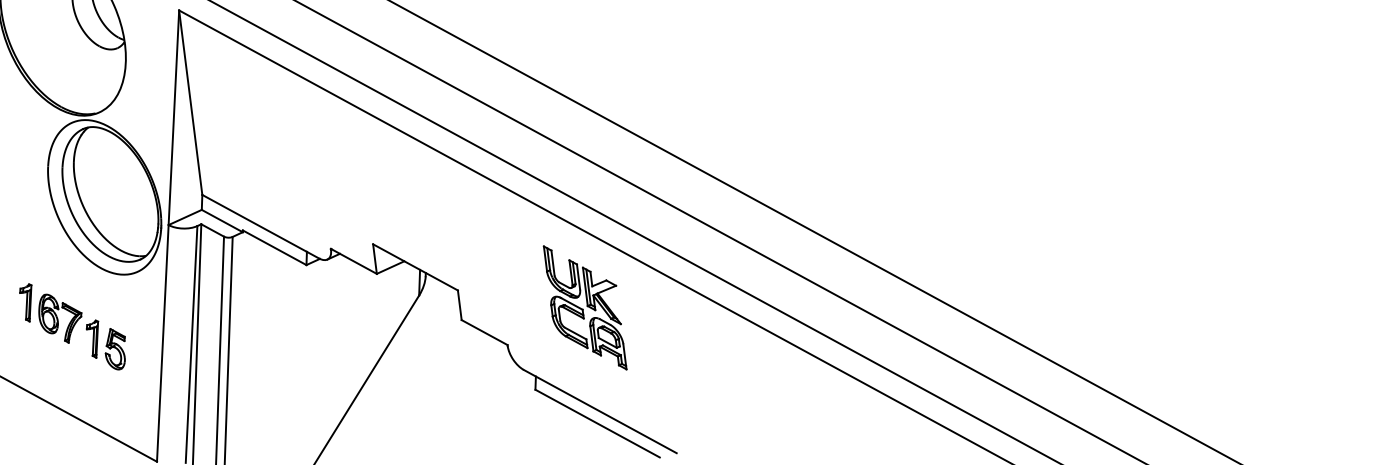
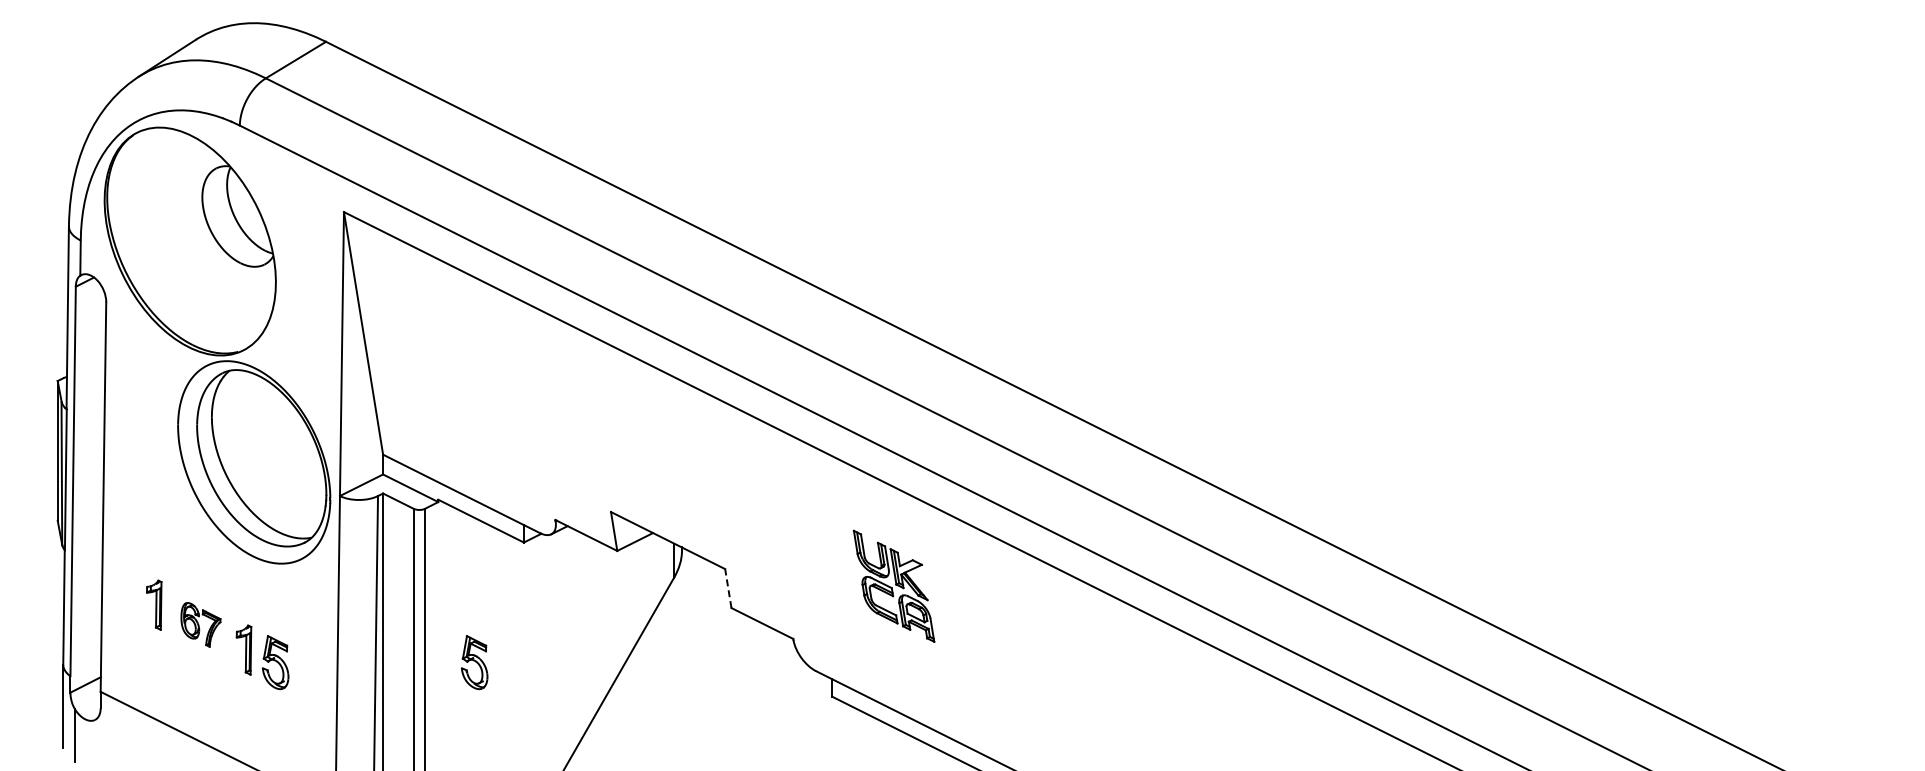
line: (459, 305) -> (728, 588), solid -> dashed
part: (584, 308) -> (893, 586), size x0.7
part: (59, 318) -> (200, 624), size x0.7
part: (265, 354) -> (474, 662), added

